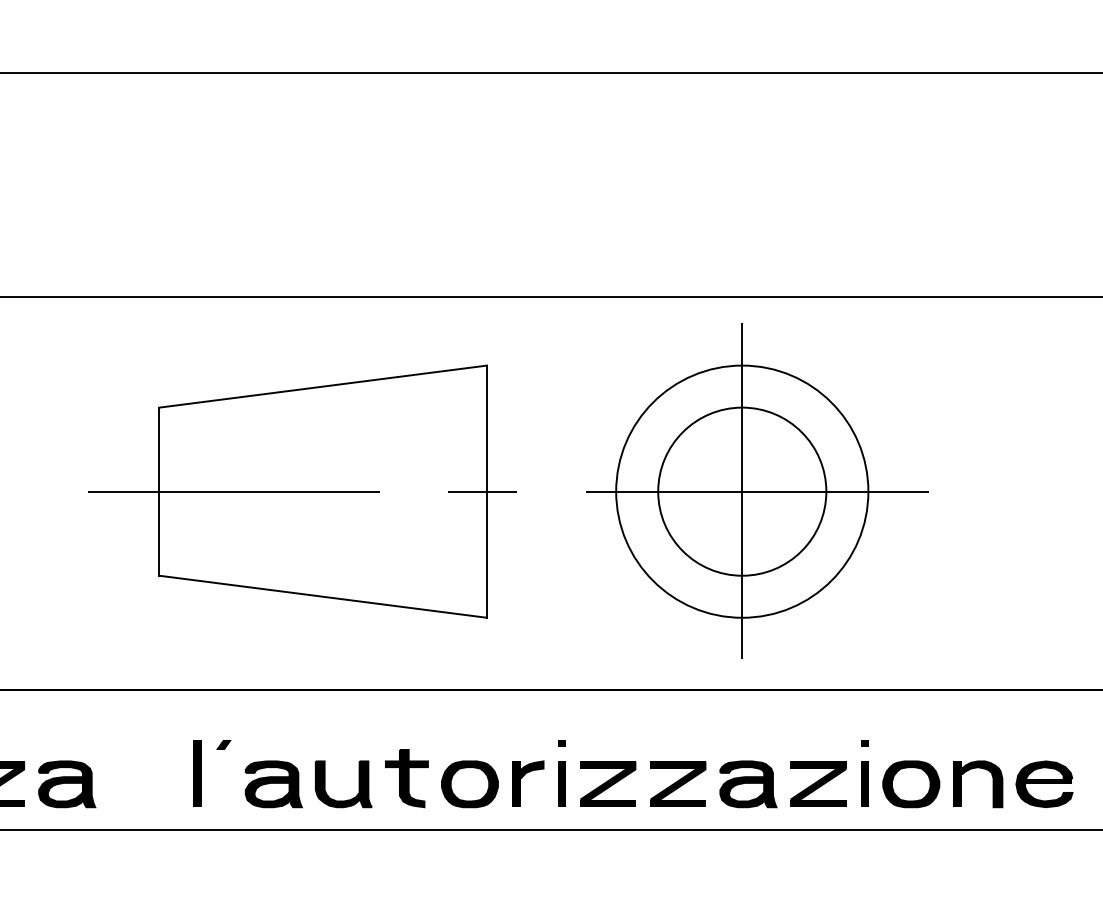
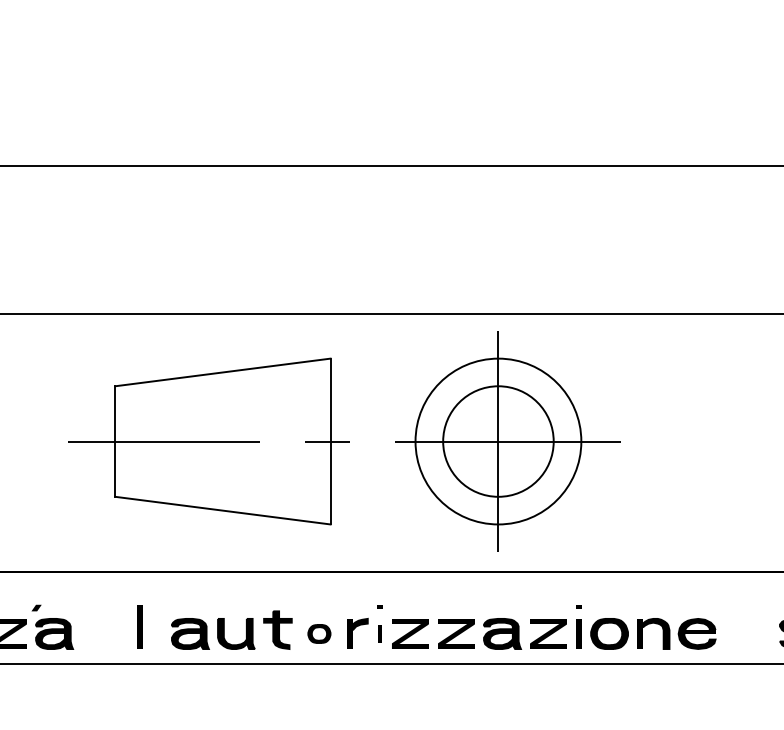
part: (223, 744) -> (36, 607), moved
part: (470, 783) -> (319, 633), size x0.6
part: (561, 783) -> (379, 633), size x0.6

